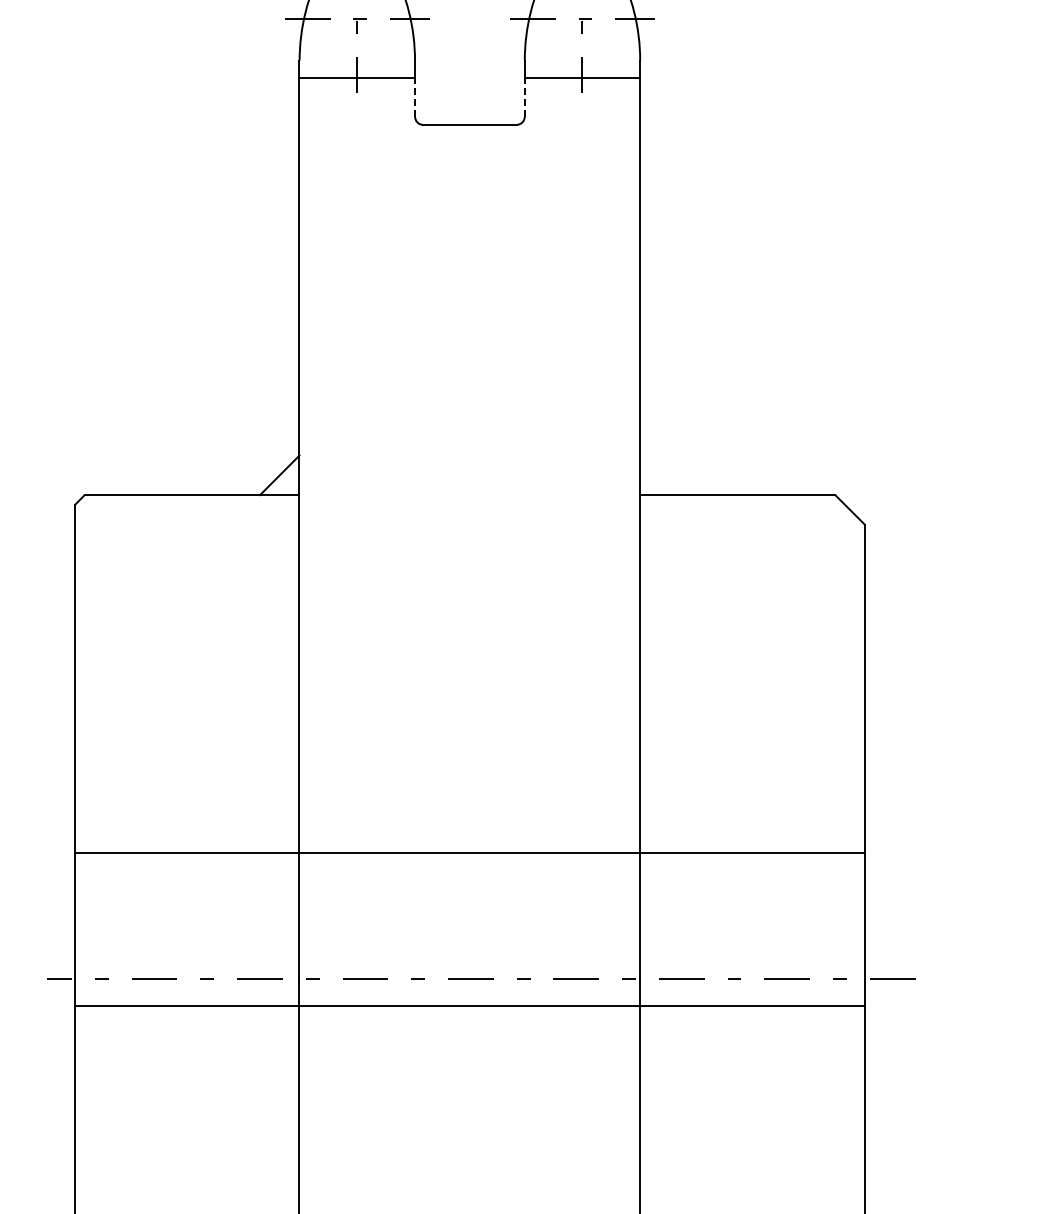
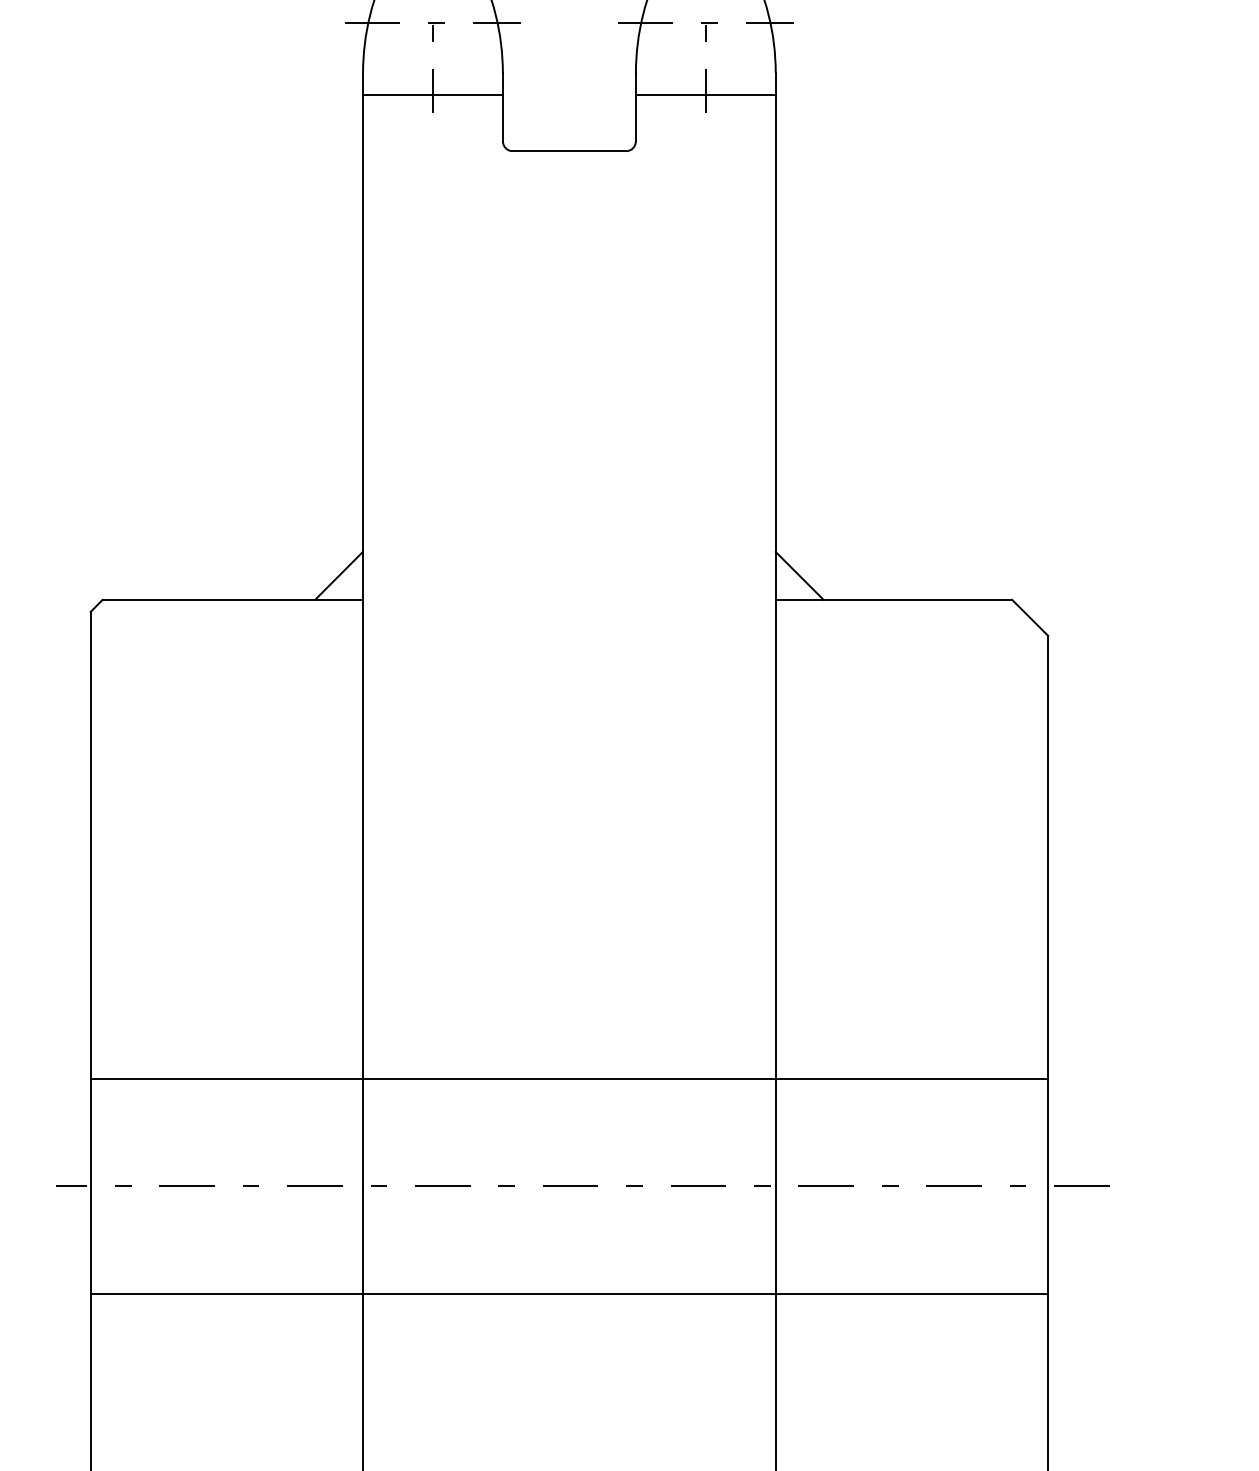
line: (415, 97) -> (503, 118), dashed -> solid
line: (524, 97) -> (635, 118), dashed -> solid
line: (659, 475) -> (799, 576), added
line: (469, 853) -> (568, 1079), moved
line: (469, 1005) -> (568, 1293), moved

